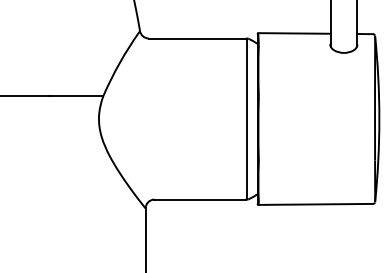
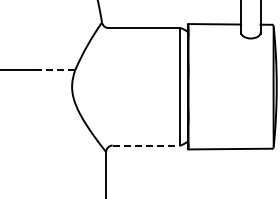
line: (76, 95) -> (55, 69), solid -> dashed
line: (200, 199) -> (146, 145), solid -> dashed

